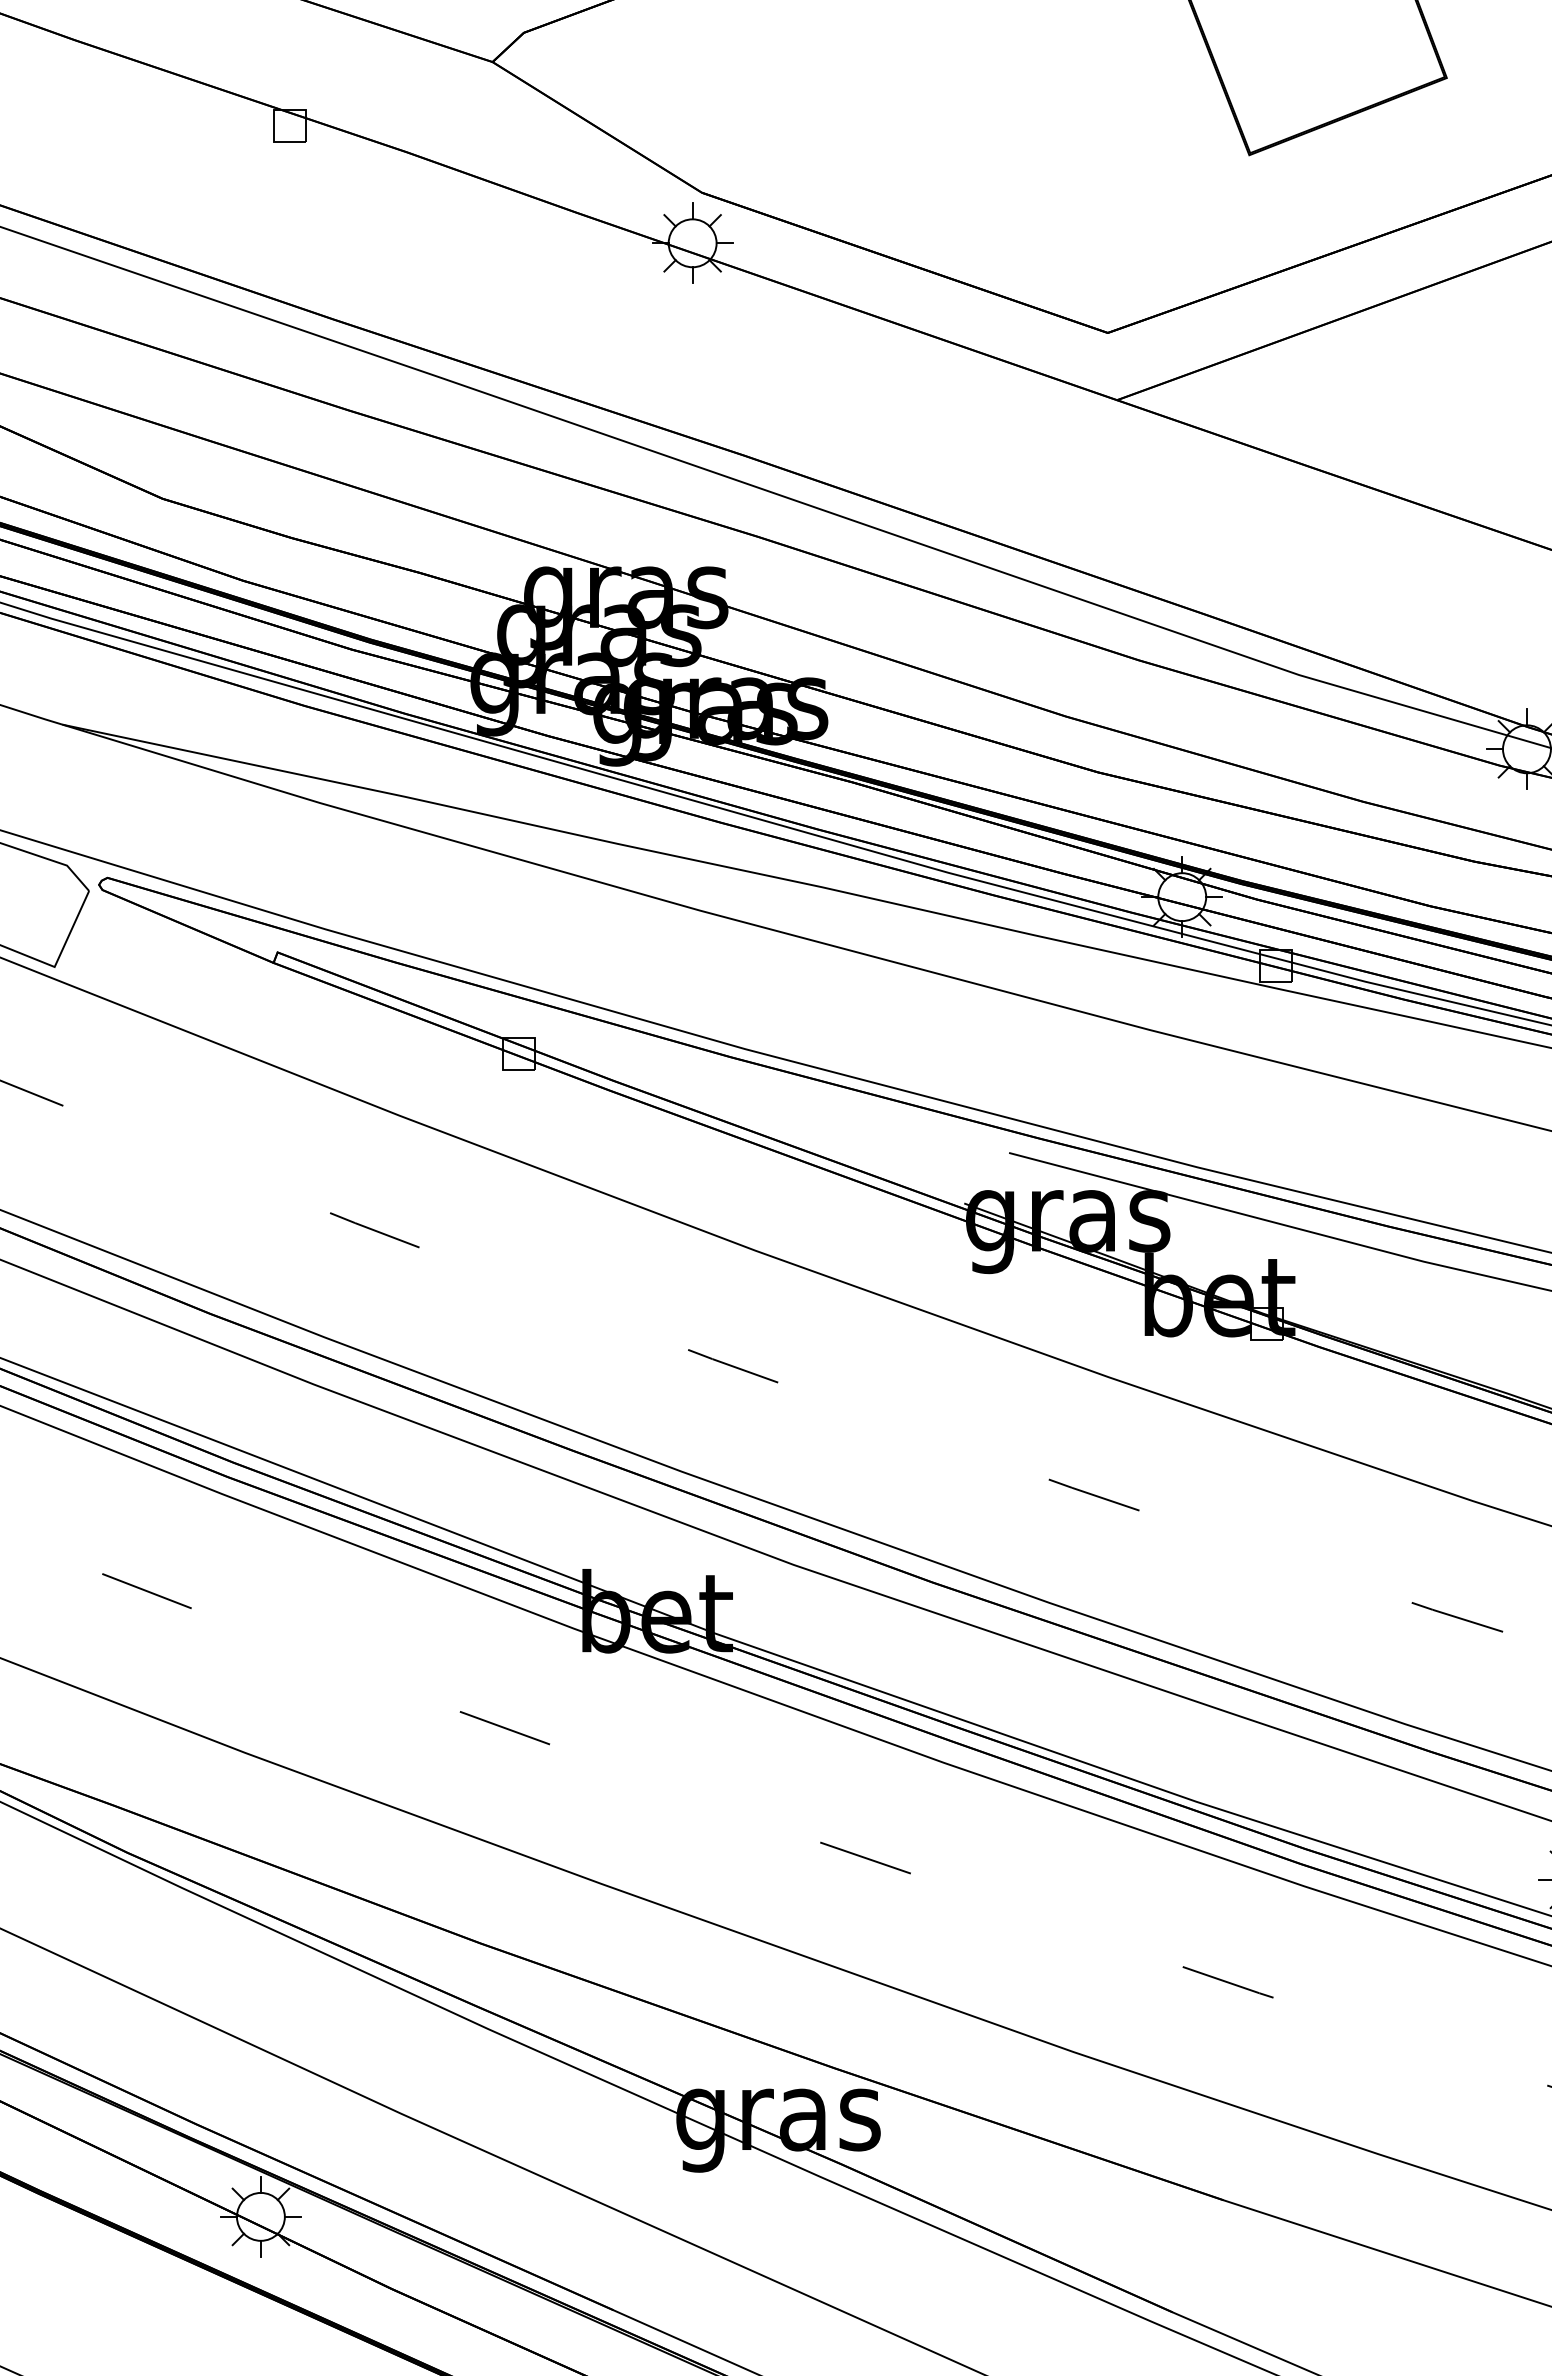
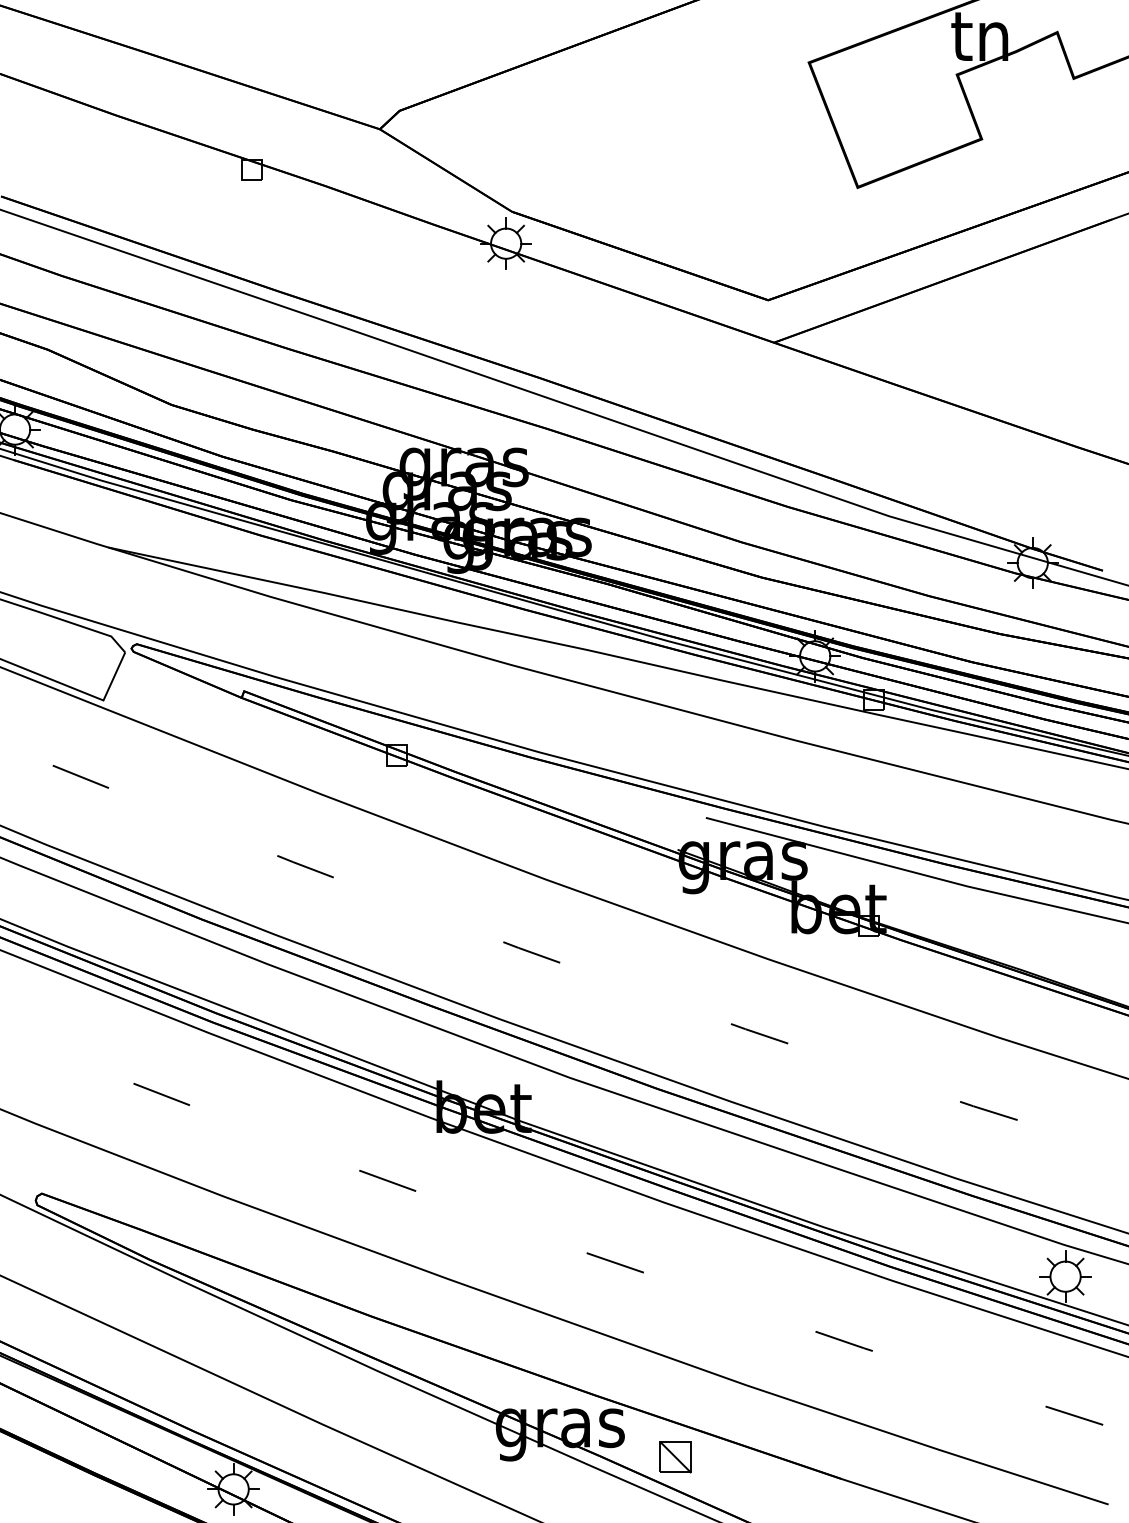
part: (960, 2166) -> (675, 1457), added

